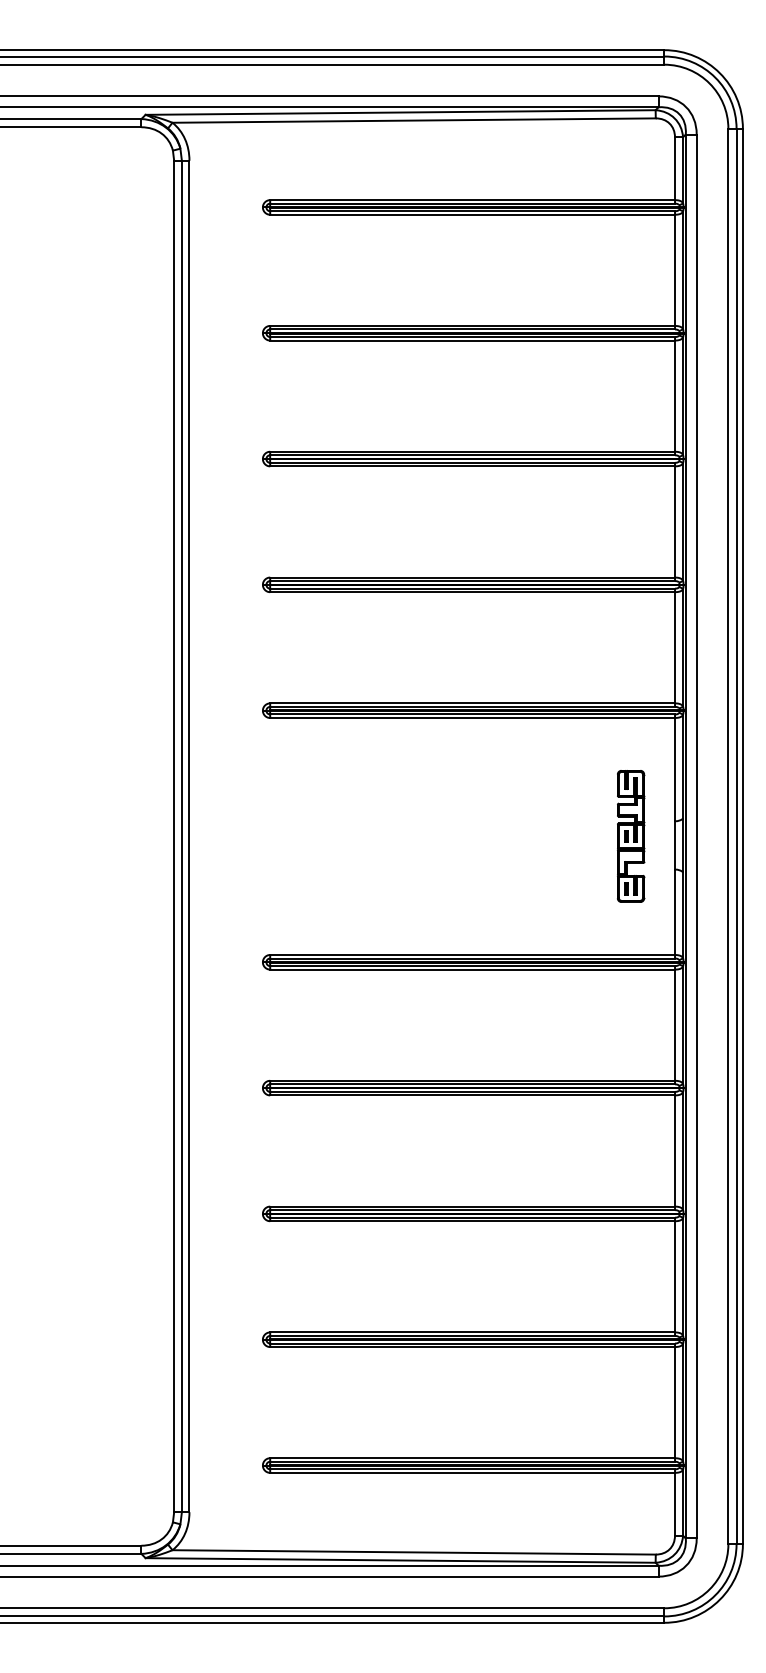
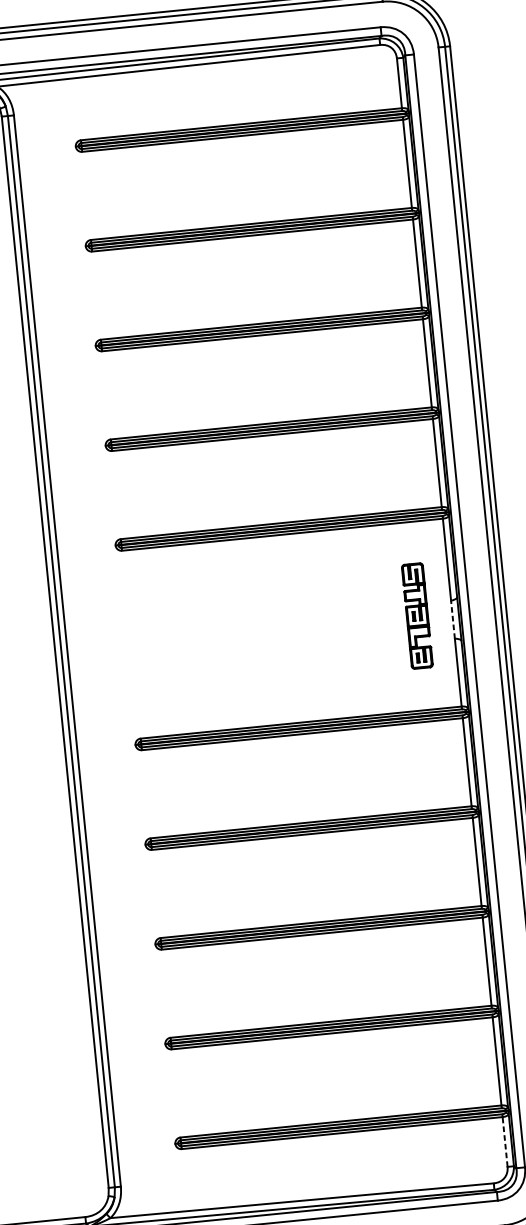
line: (675, 844) -> (453, 618), solid -> dashed
line: (675, 1503) -> (505, 1141), solid -> dashed

